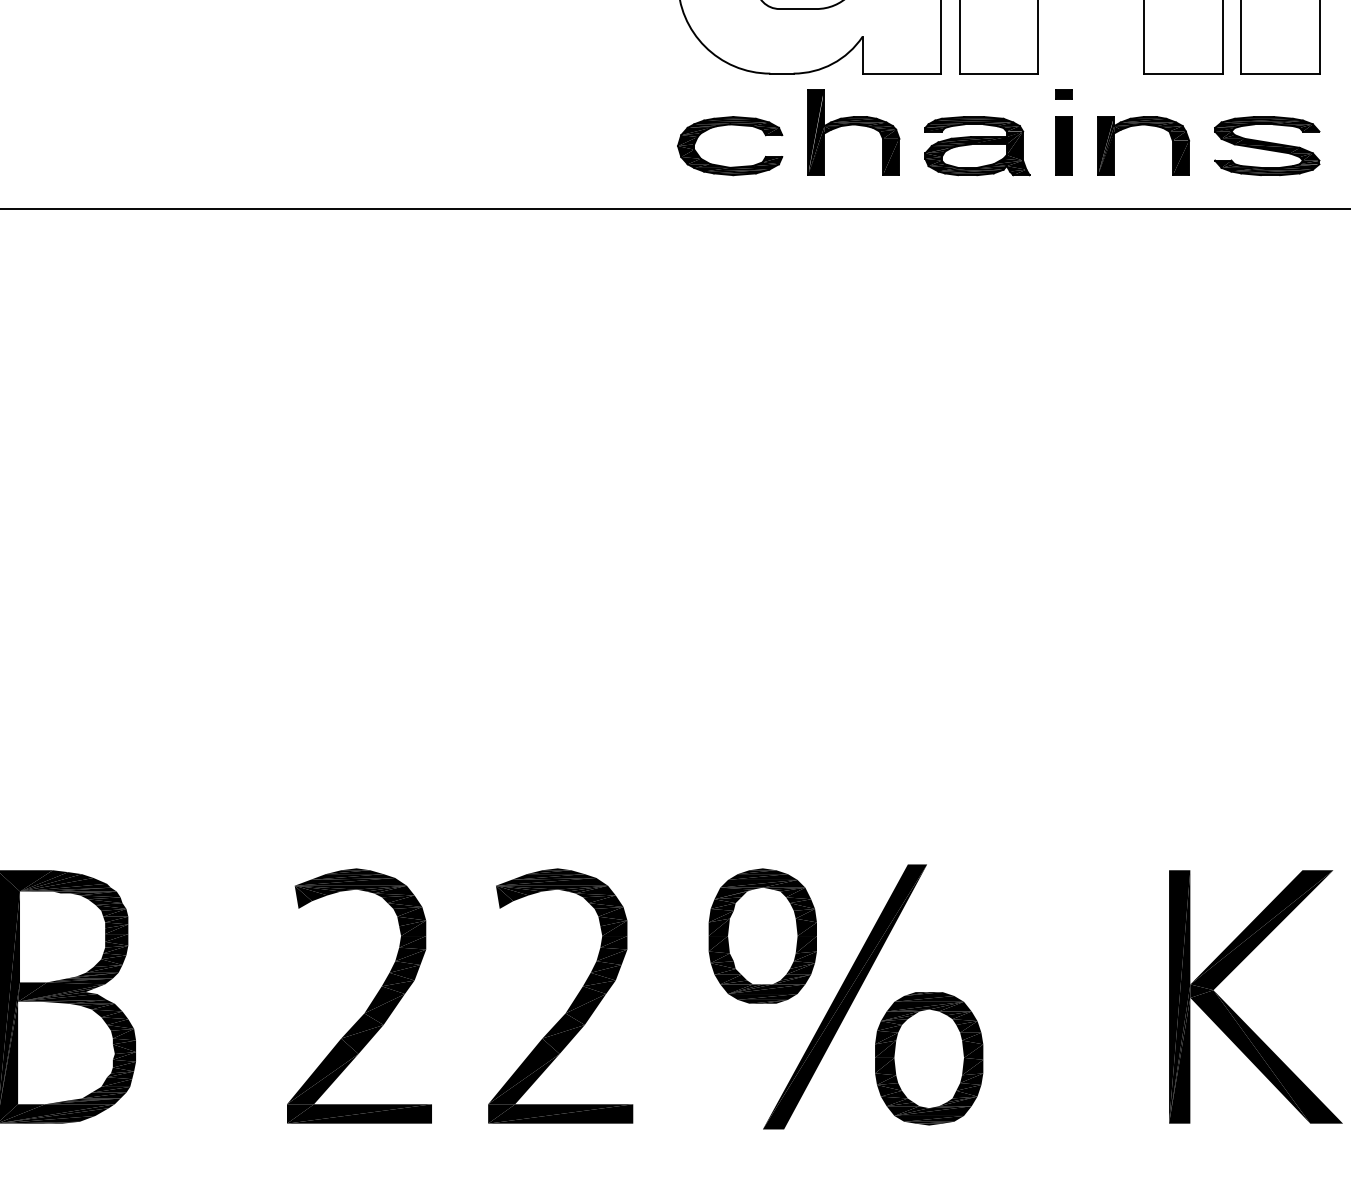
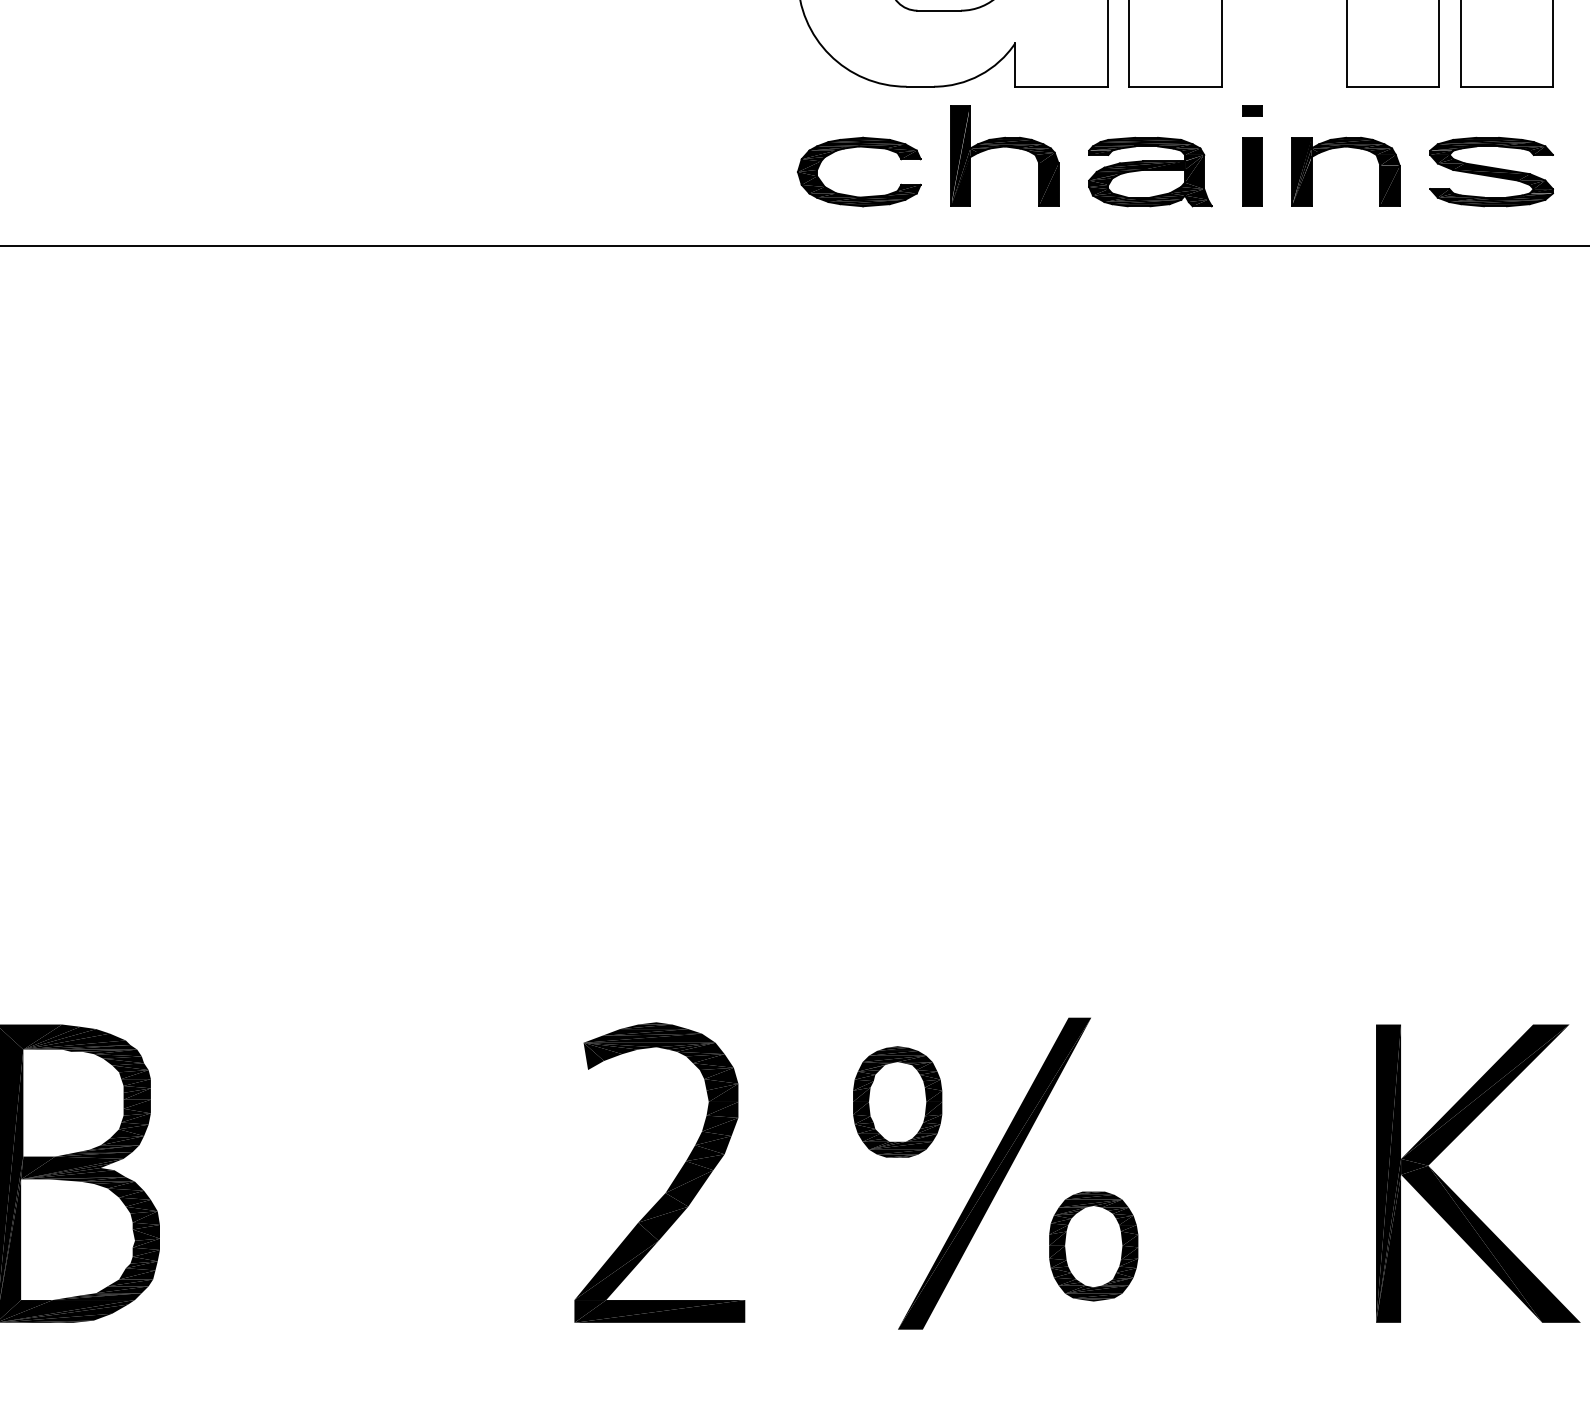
part: (762, 935) -> (897, 1101), size x0.7
part: (370, 1003) -> (435, 1181), removed
part: (929, 1058) -> (1094, 1246), size x0.7

